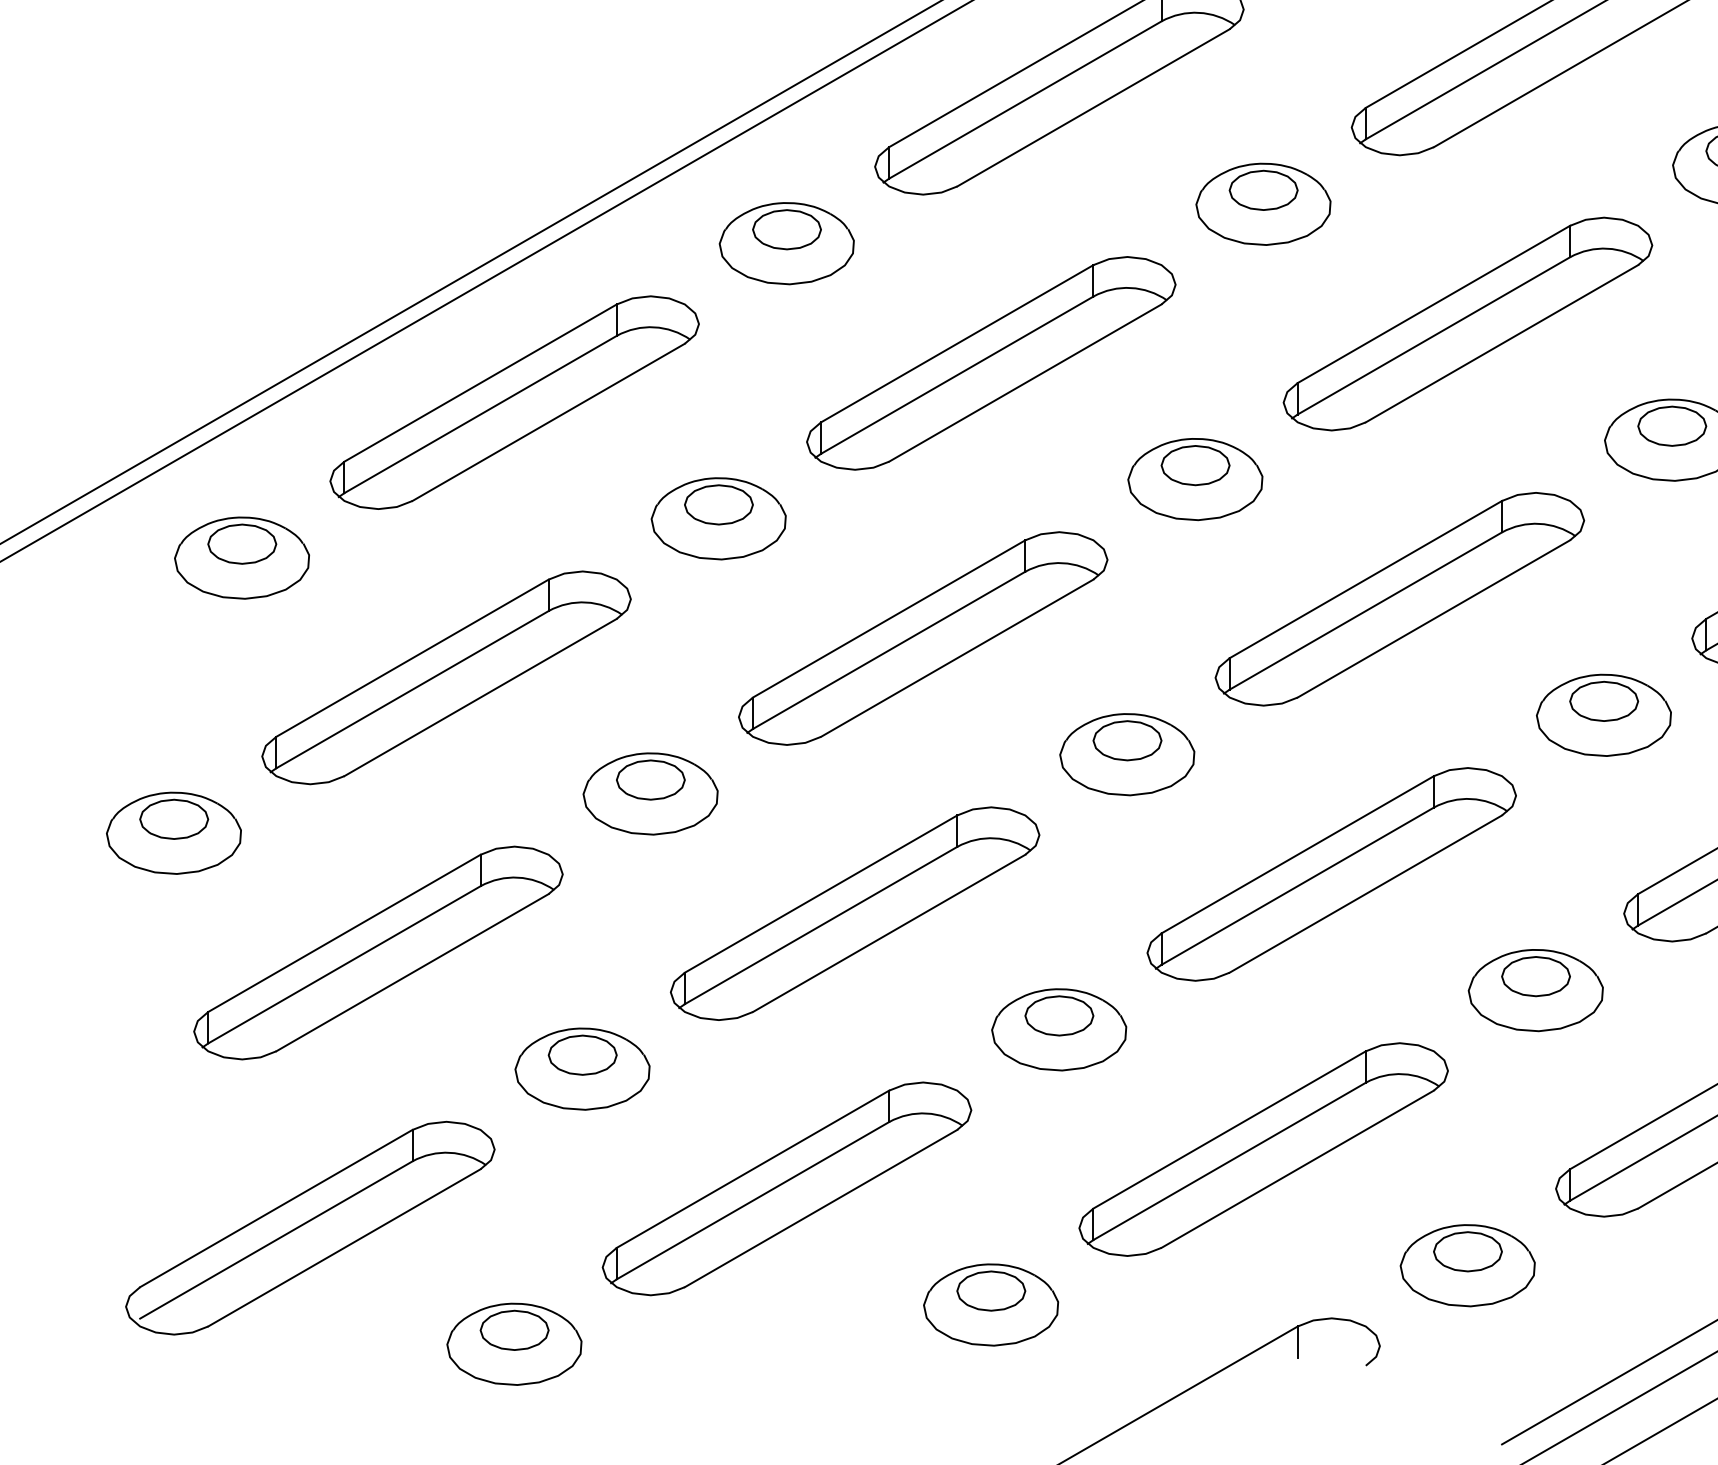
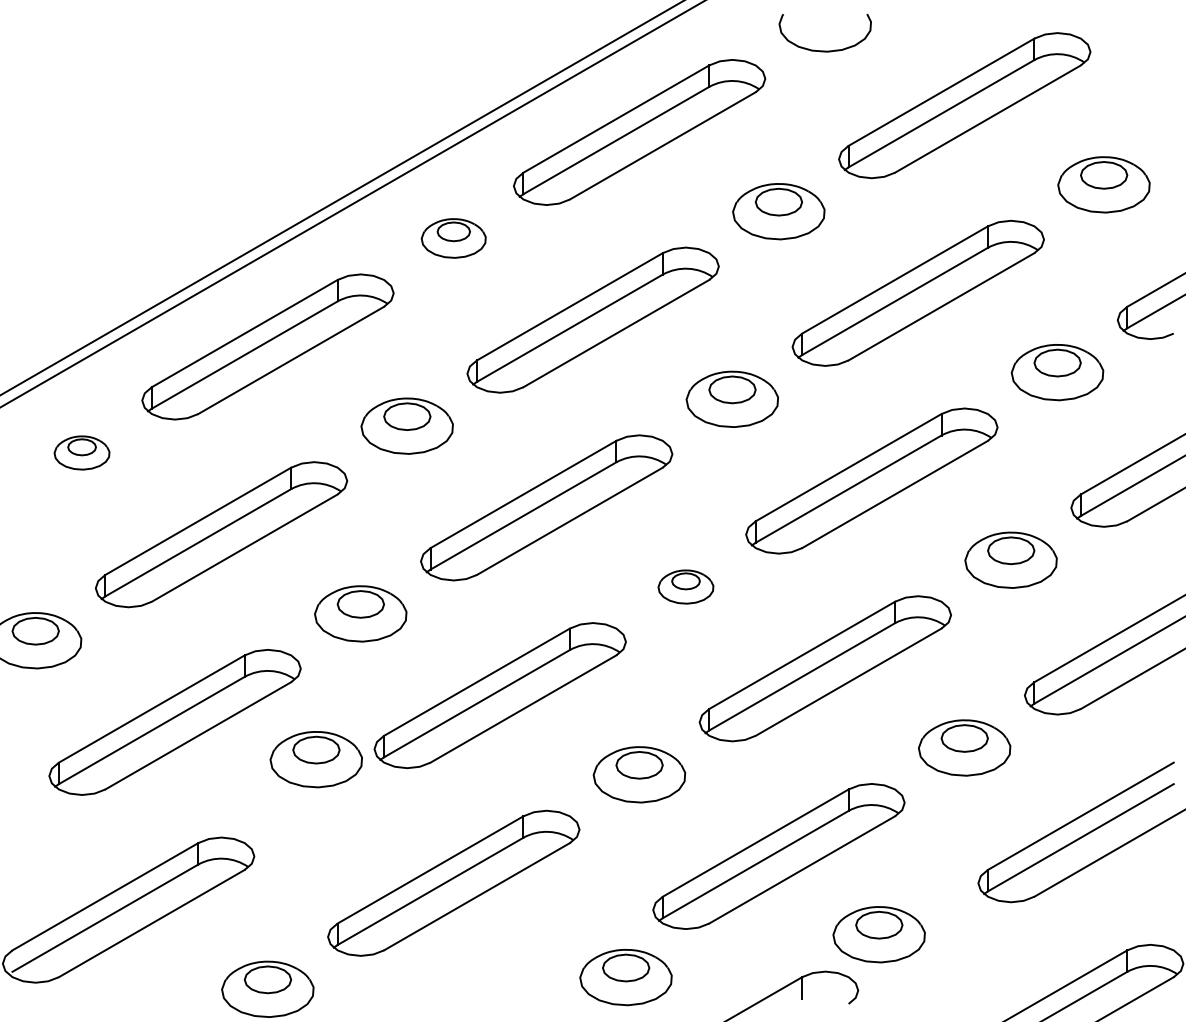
part: (786, 243) -> (453, 238), size x0.7
part: (241, 557) -> (81, 452), size x0.6
part: (1126, 753) -> (685, 586), size x0.6
part: (581, 1068) -> (315, 759), moved
part: (1466, 1265) -> (878, 934), moved
part: (990, 1304) -> (625, 977), moved

